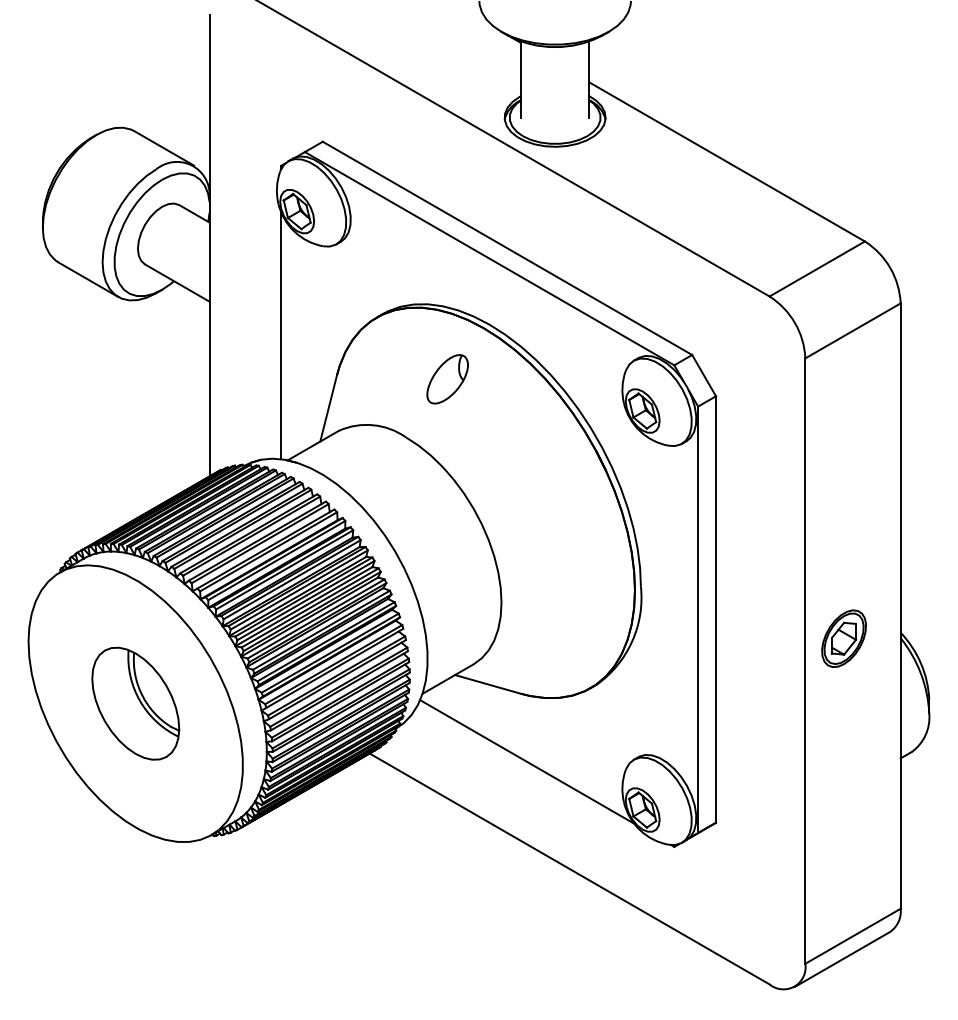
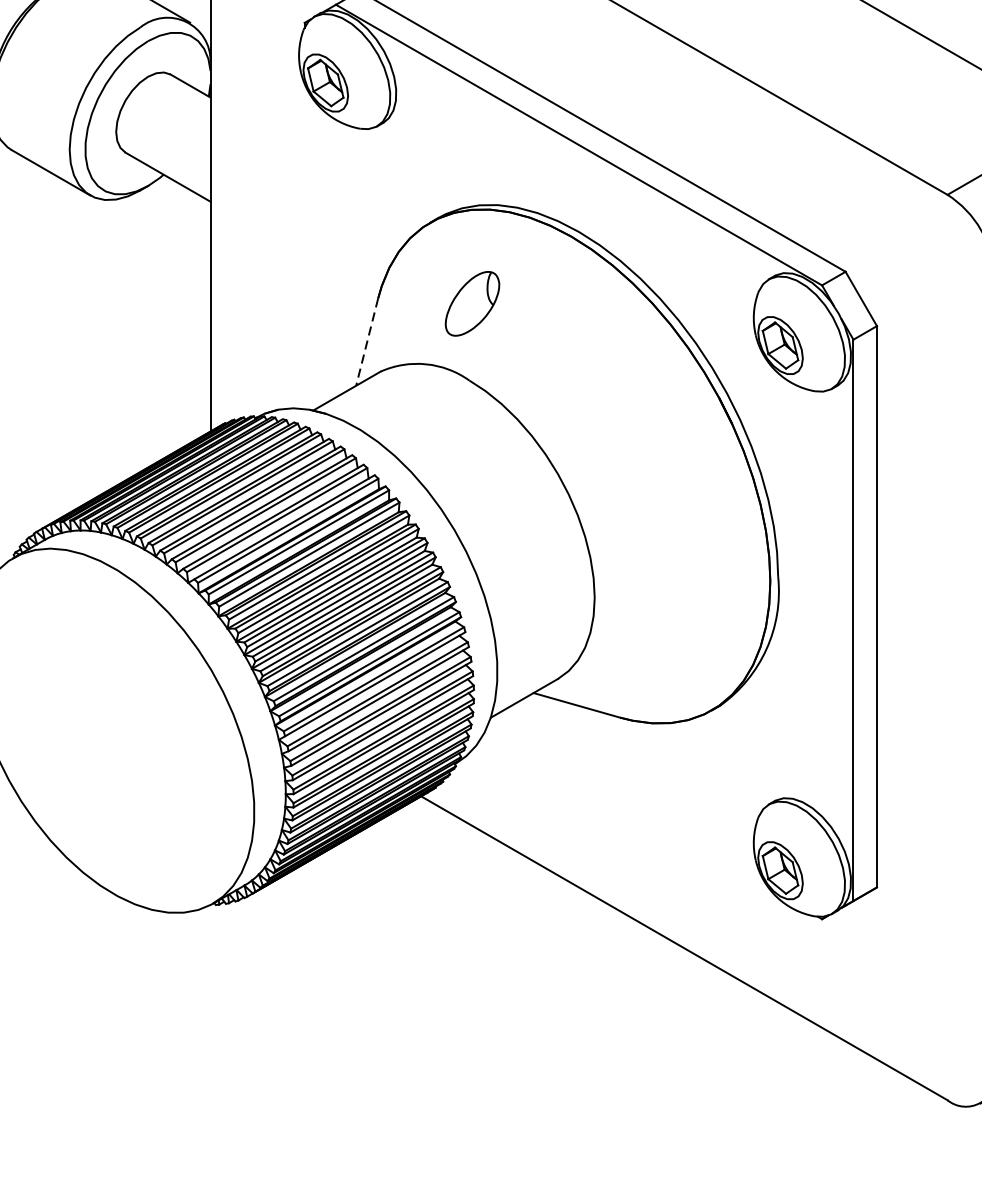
line: (281, 335) -> (305, 246), removed
part: (447, 379) -> (472, 304), moved
line: (328, 408) -> (366, 342), solid -> dashed
part: (135, 703) -> (112, 730), removed
line: (527, 761) -> (628, 806), removed

